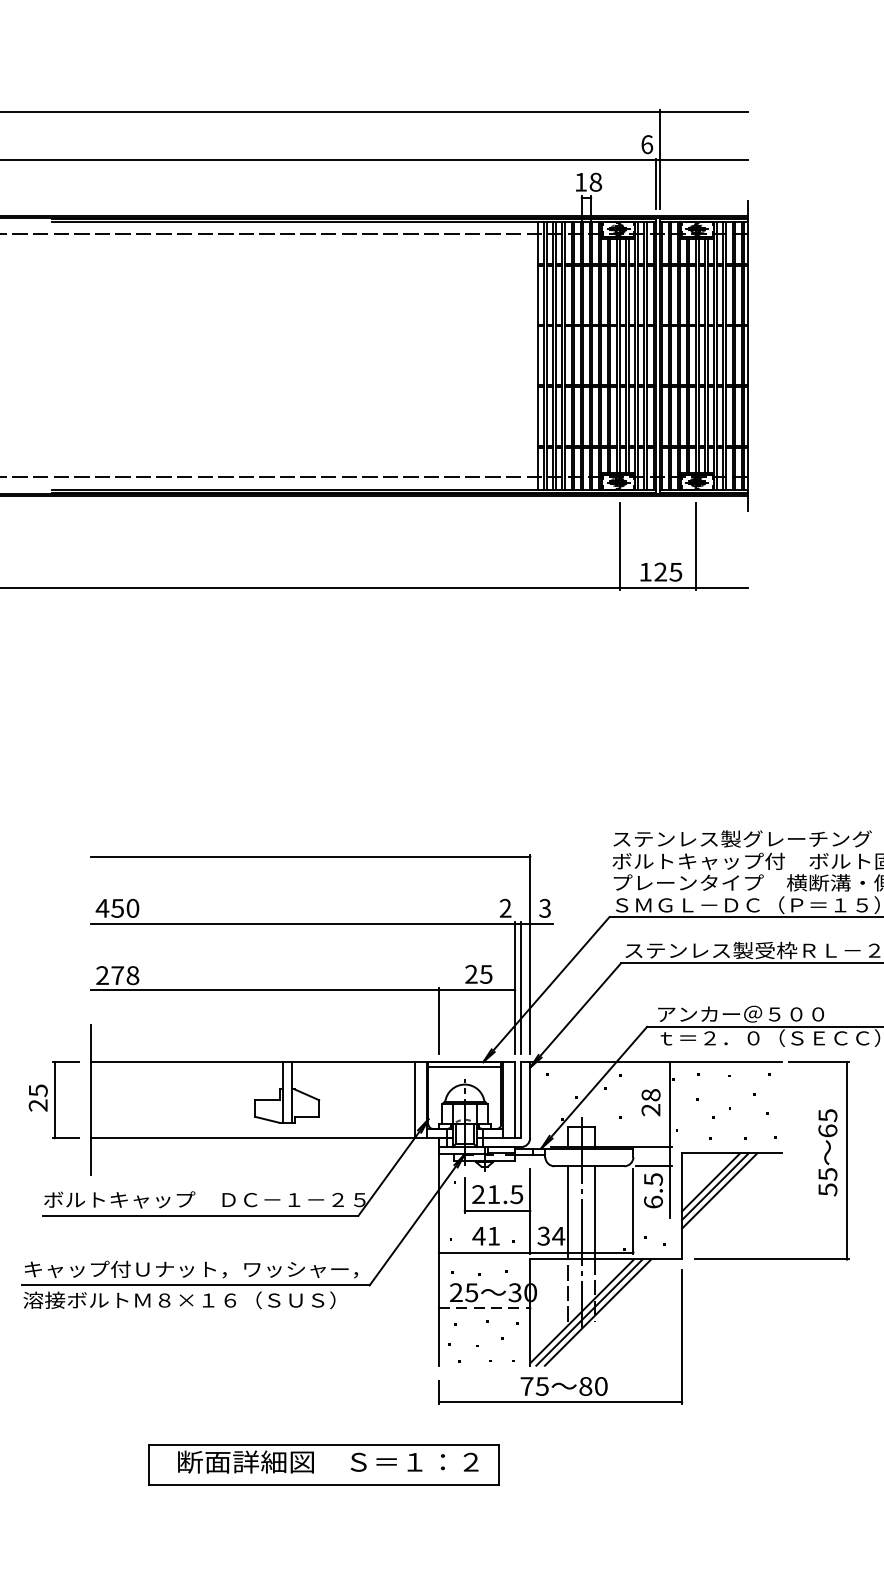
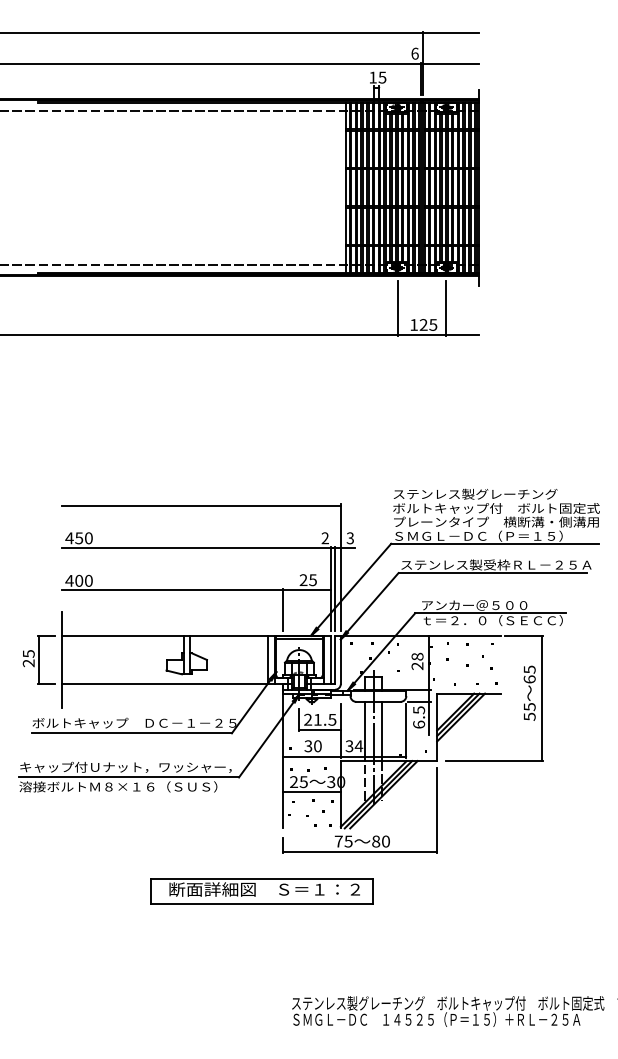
text: (595, 182) -> (382, 77), 18 -> 15
text: (116, 974) -> (78, 580), 278 -> 400
text: (485, 1236) -> (312, 746), 41 -> 30
line: (483, 1309) -> (311, 792), dashed -> solid
part: (323, 1465) -> (261, 891), moved

